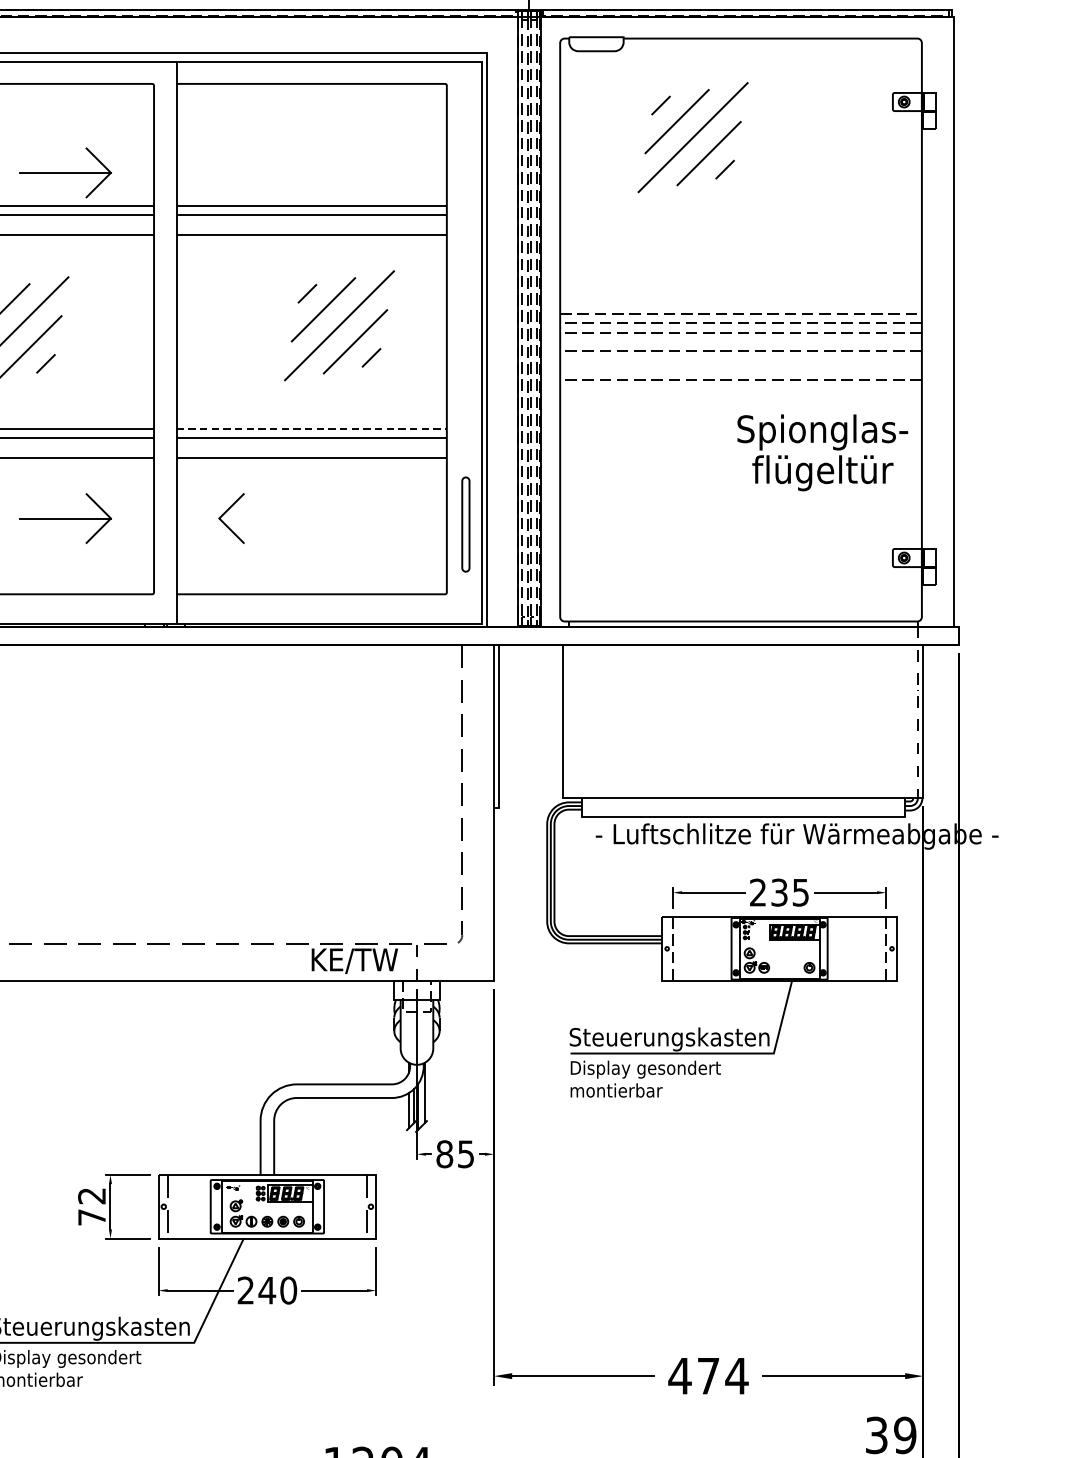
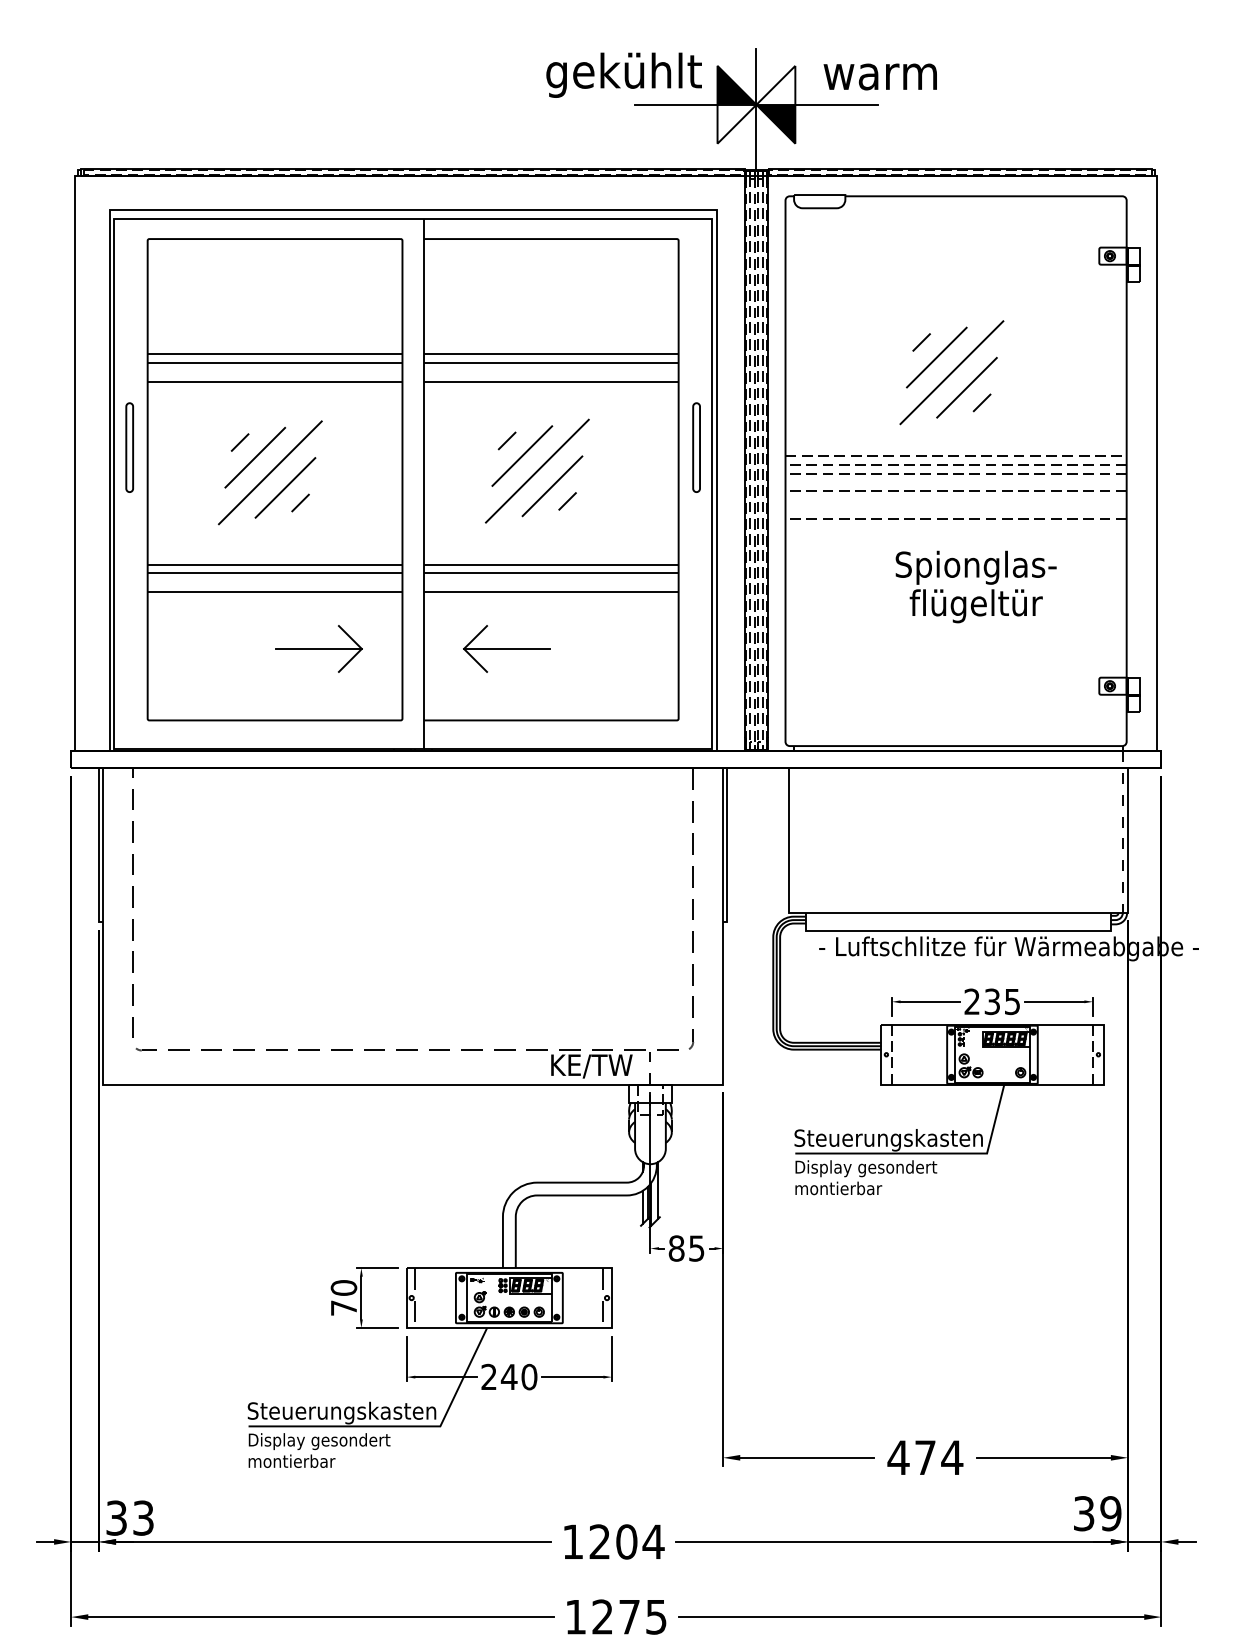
part: (692, 137) -> (951, 372), moved
part: (64, 172) -> (318, 322), removed
part: (338, 325) -> (536, 470), moved
line: (312, 428) -> (551, 564), dashed -> solid
text: (822, 452) -> (975, 586), moved
line: (264, 518) -> (506, 648), added
part: (465, 524) -> (696, 447), moved
text: (91, 1195) -> (343, 1287), 72 -> 70

